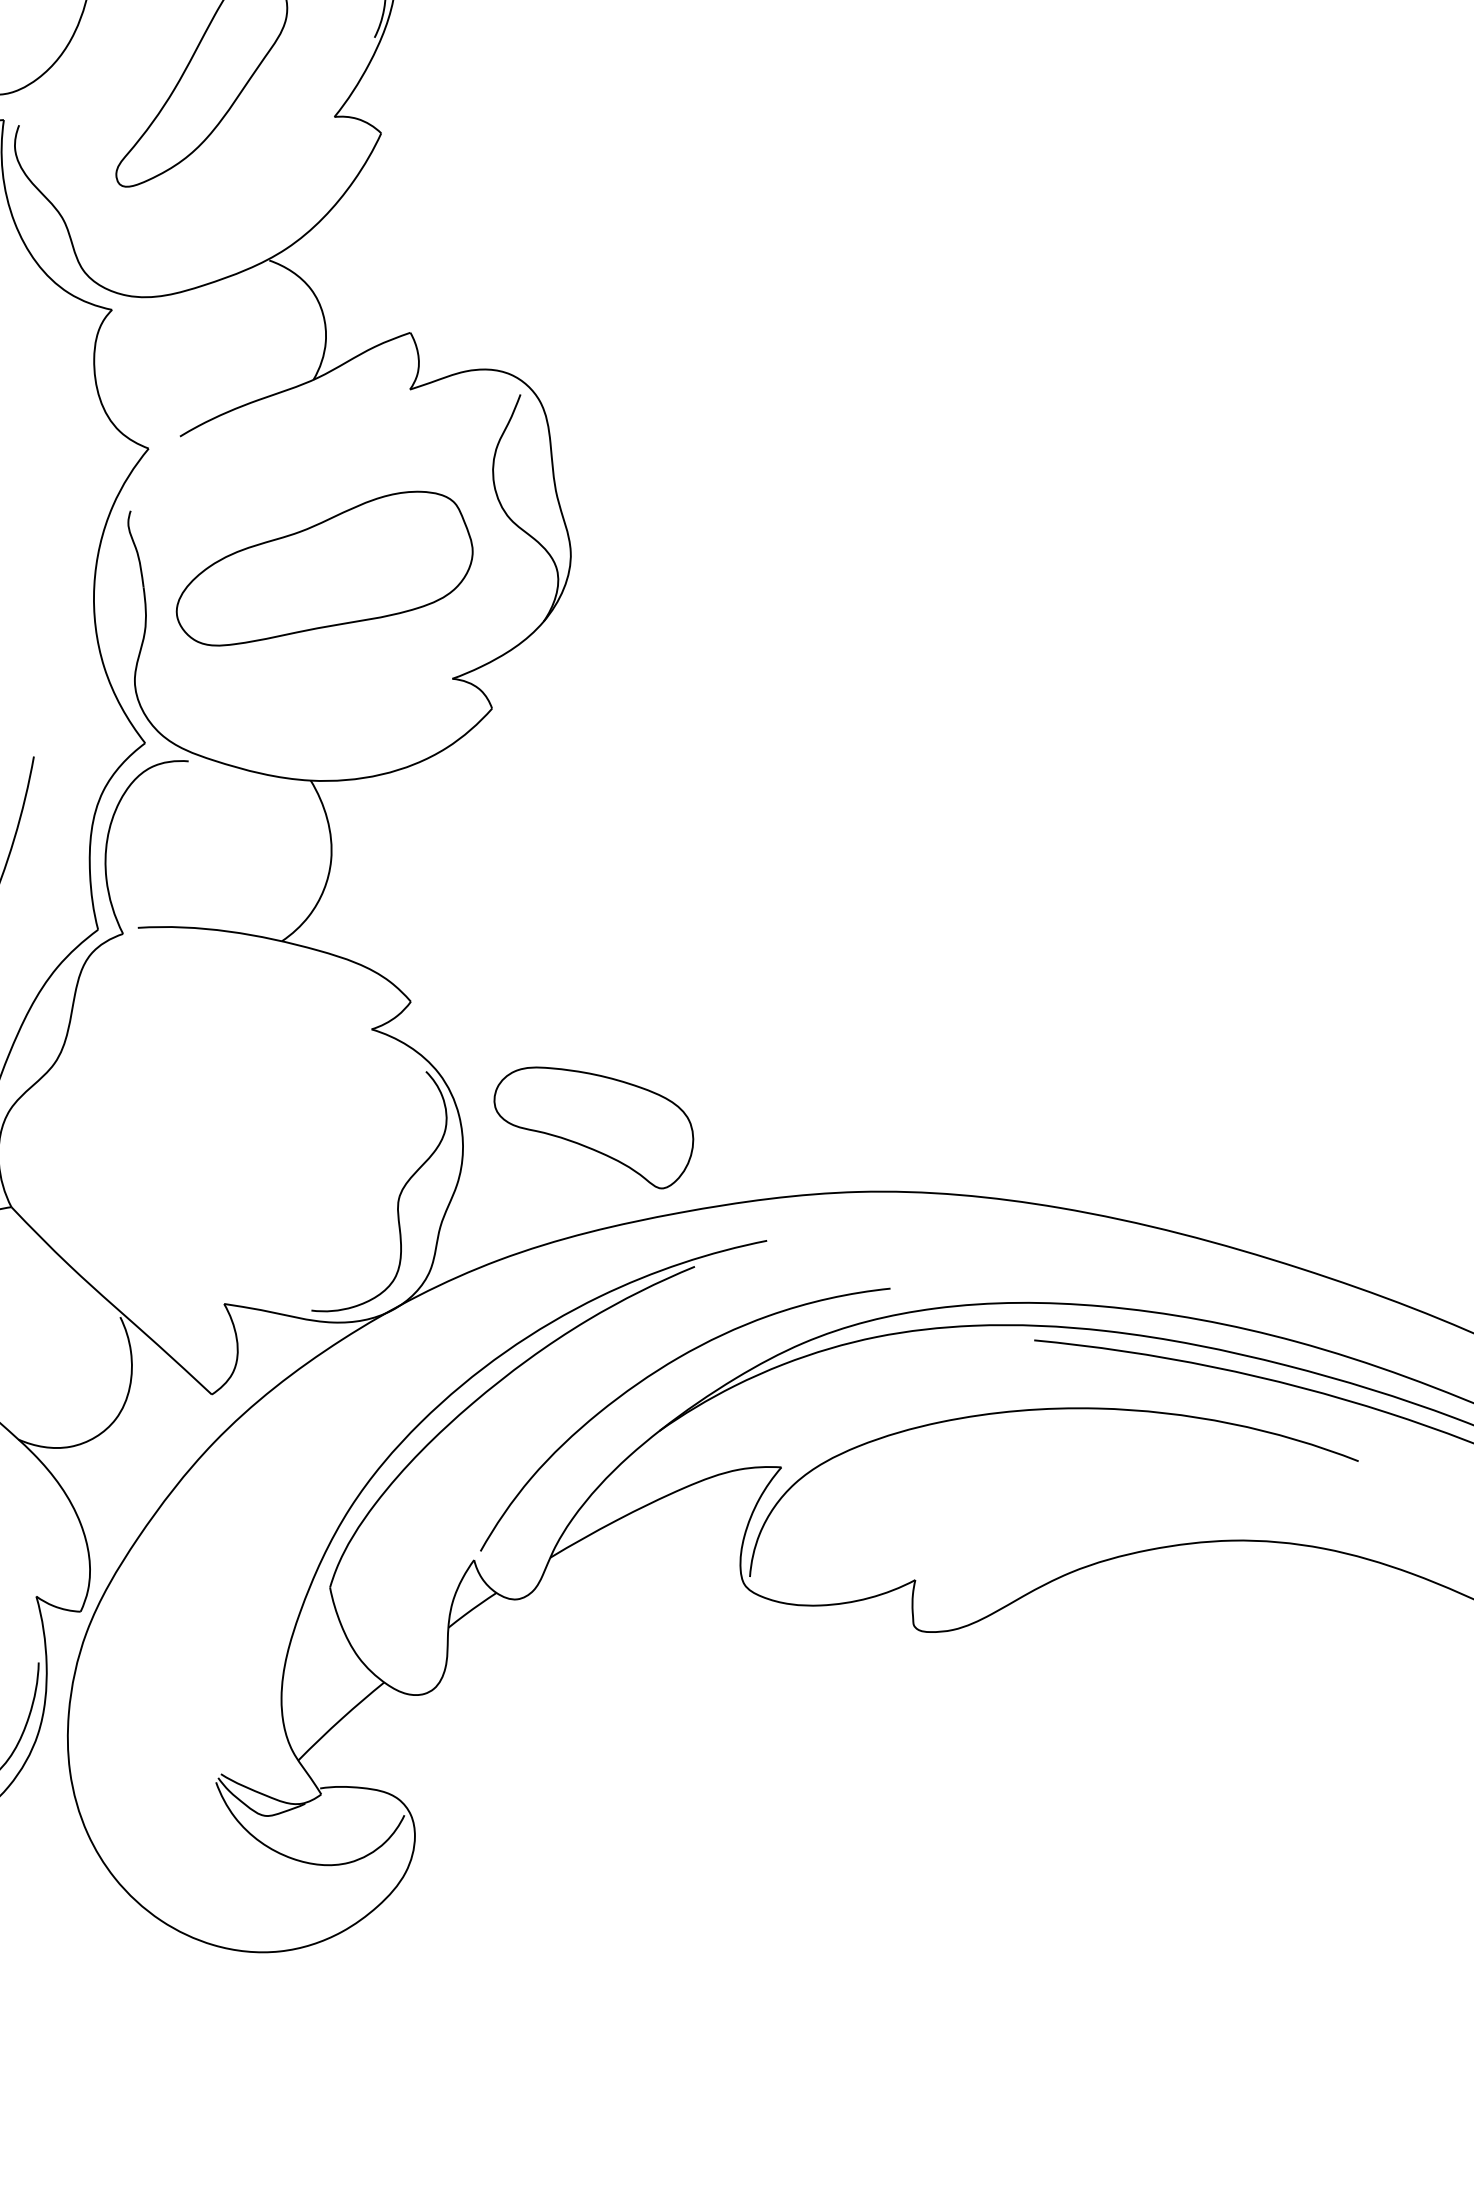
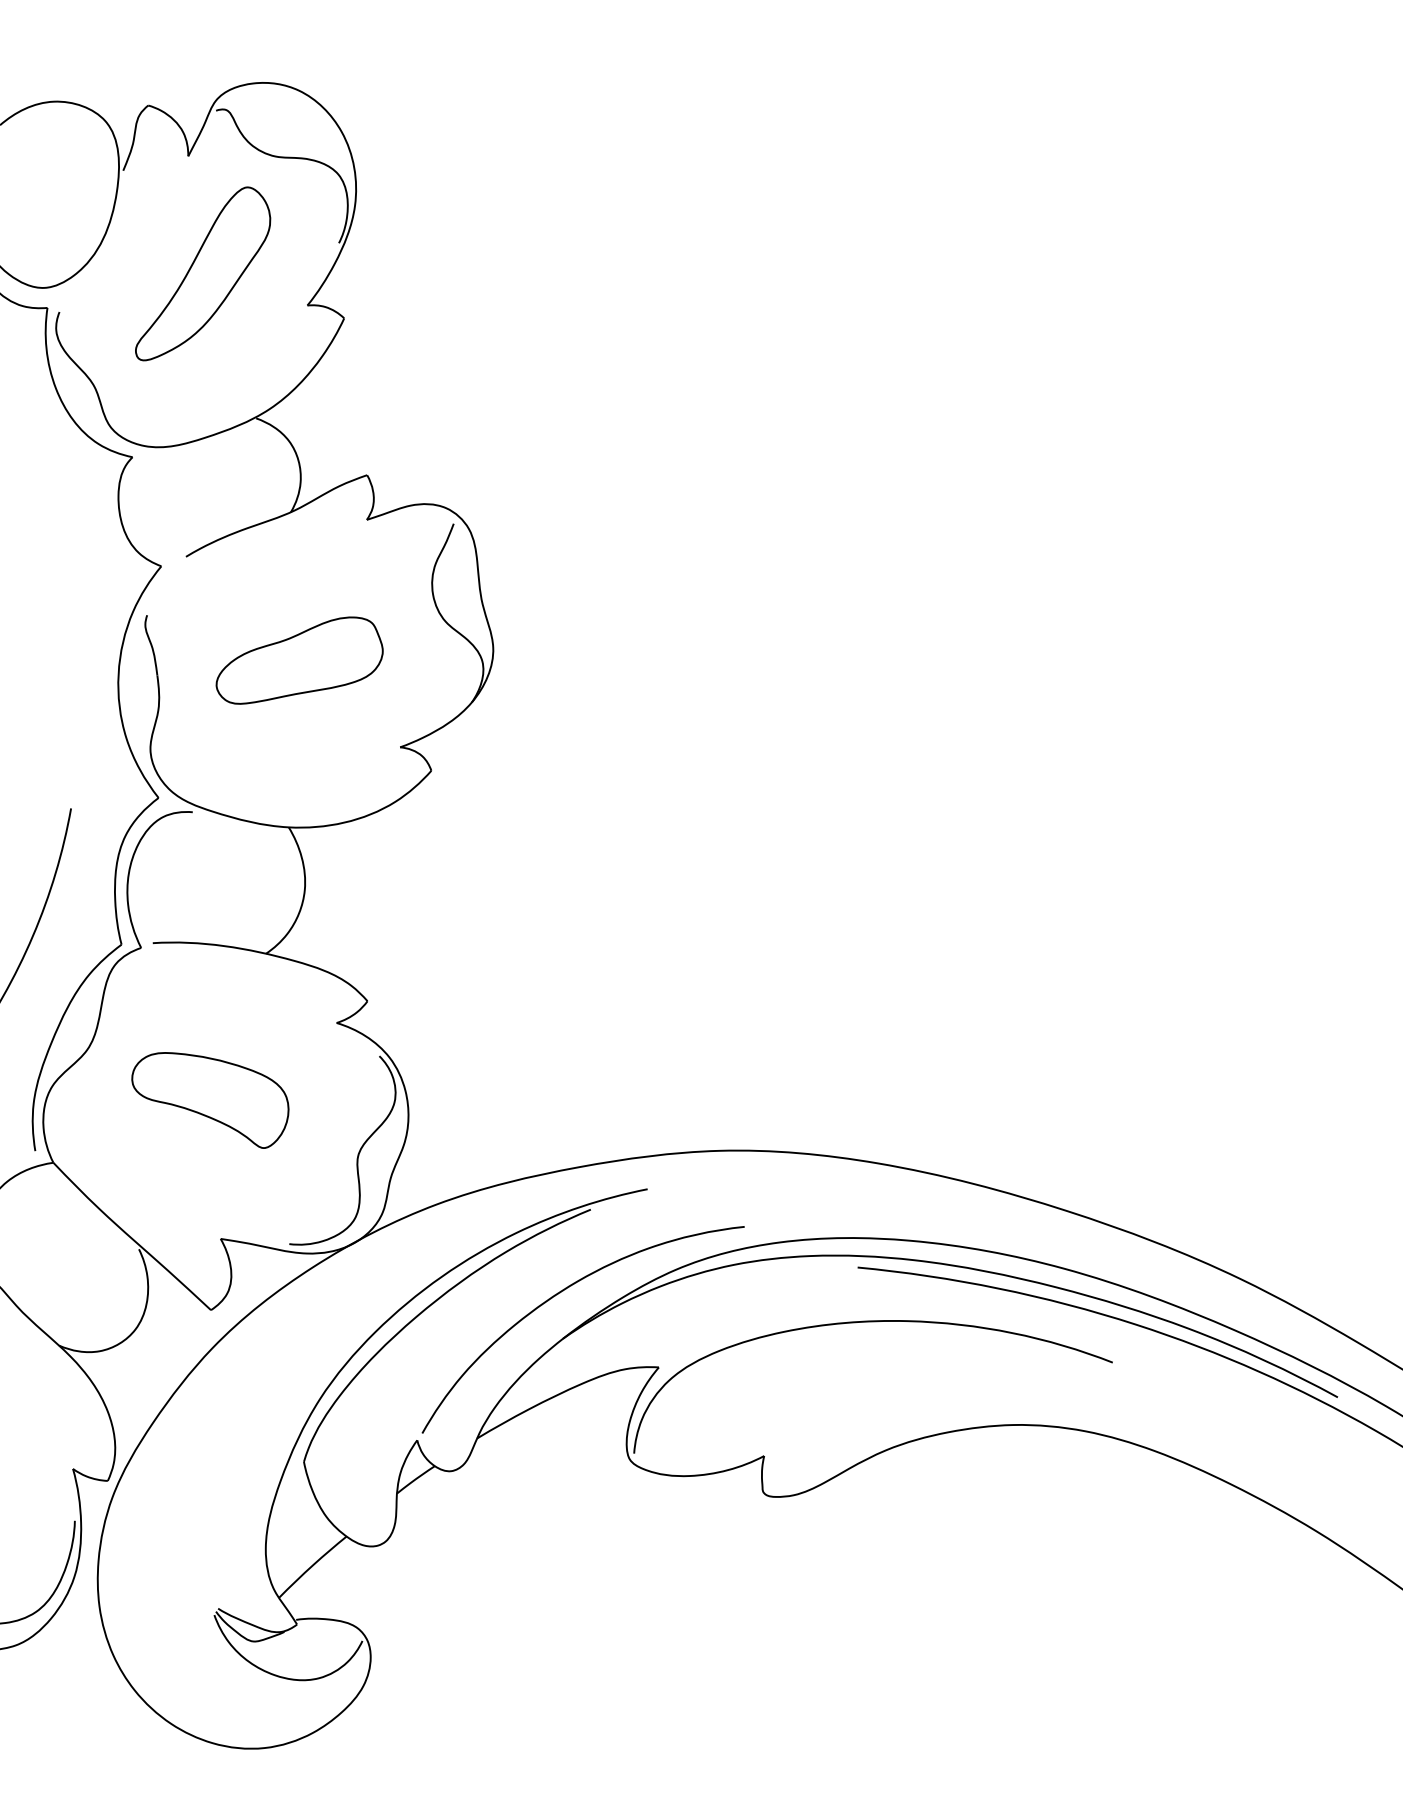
part: (324, 568) -> (299, 660), size x0.71
part: (593, 1127) -> (210, 1100), moved

